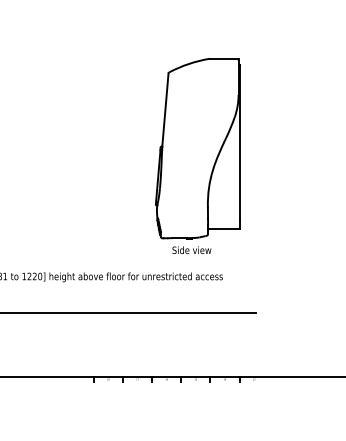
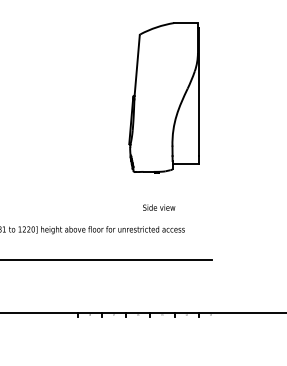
part: (197, 148) -> (163, 97), moved

